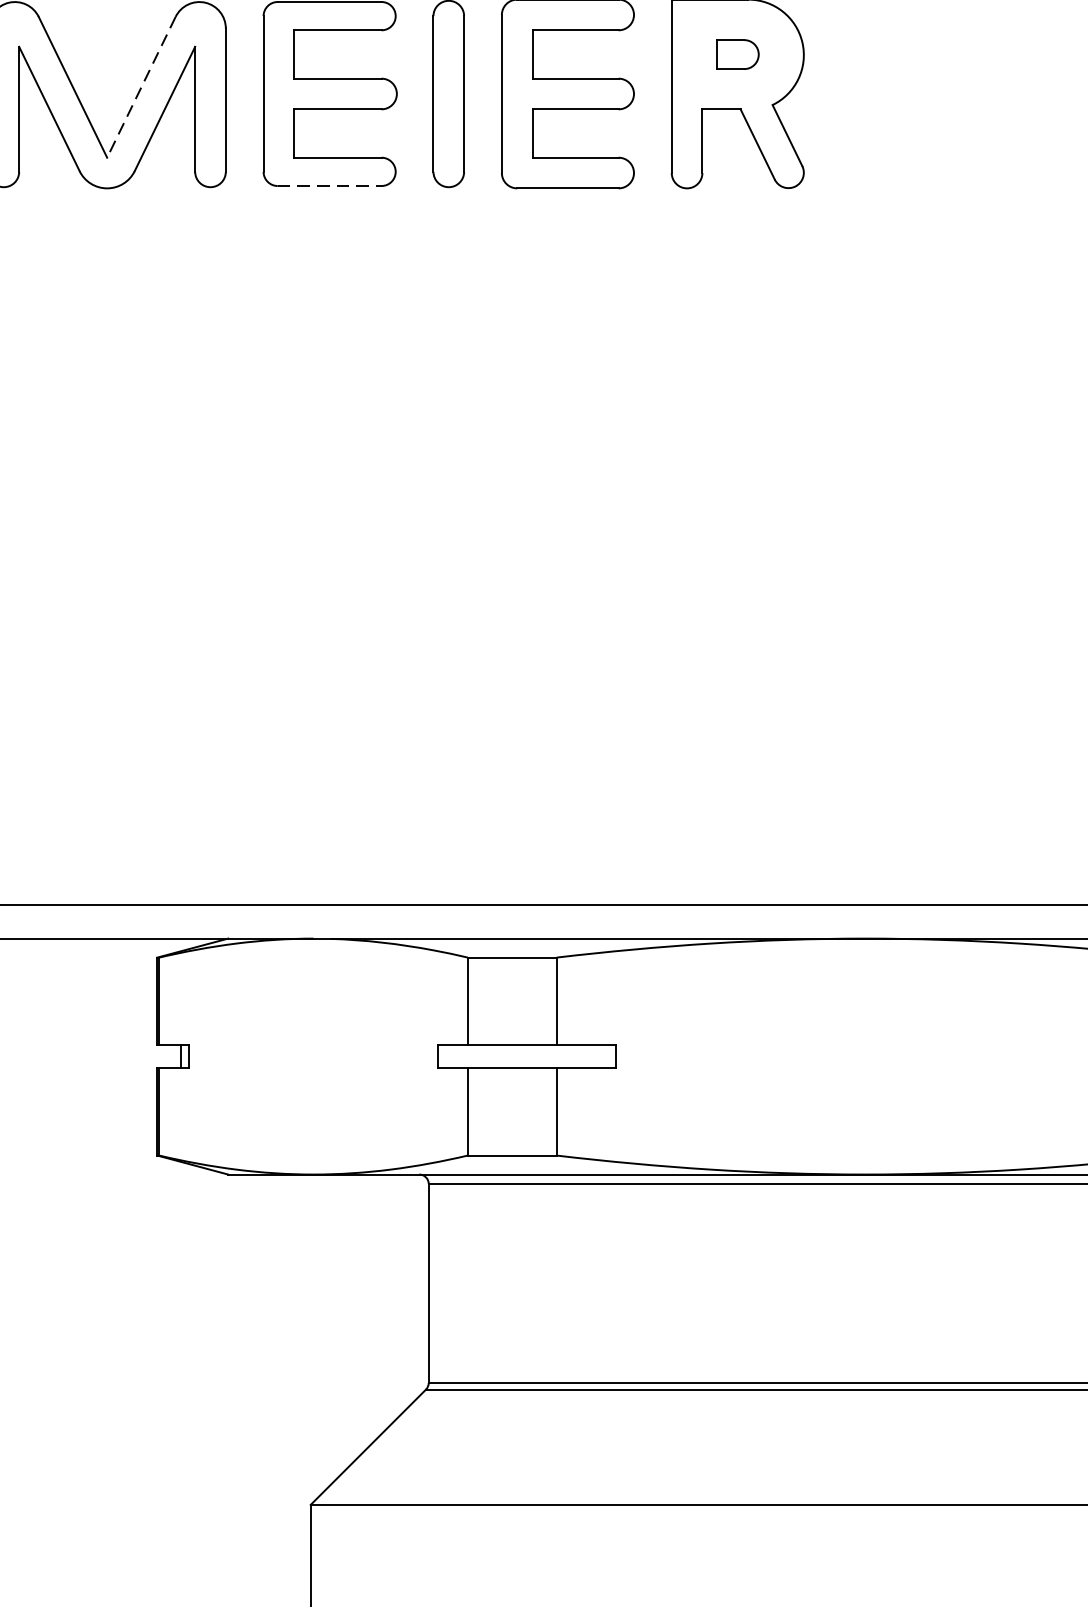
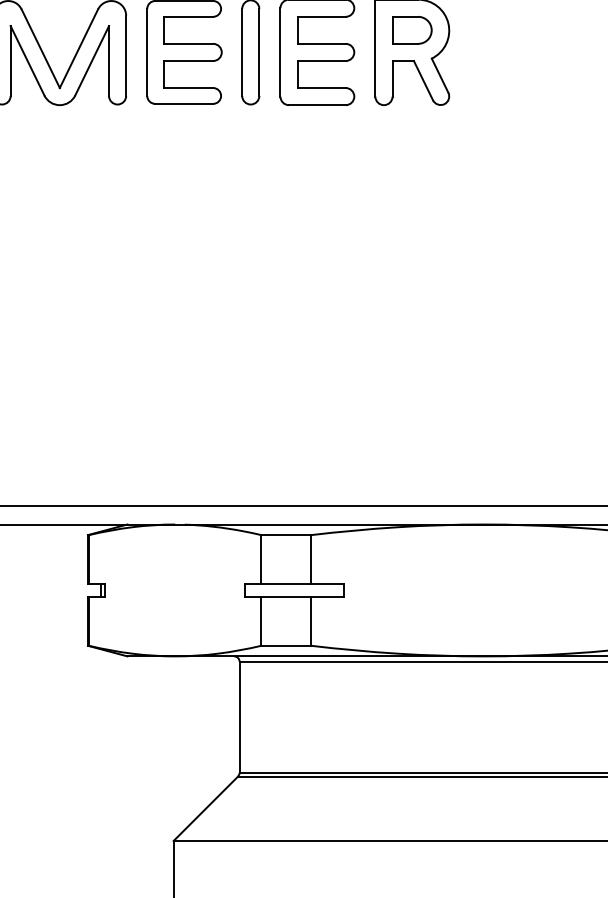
part: (738, 54) -> (412, 30), size x1.67
line: (140, 86) -> (78, 48), dashed -> solid
line: (330, 185) -> (184, 103), dashed -> solid

